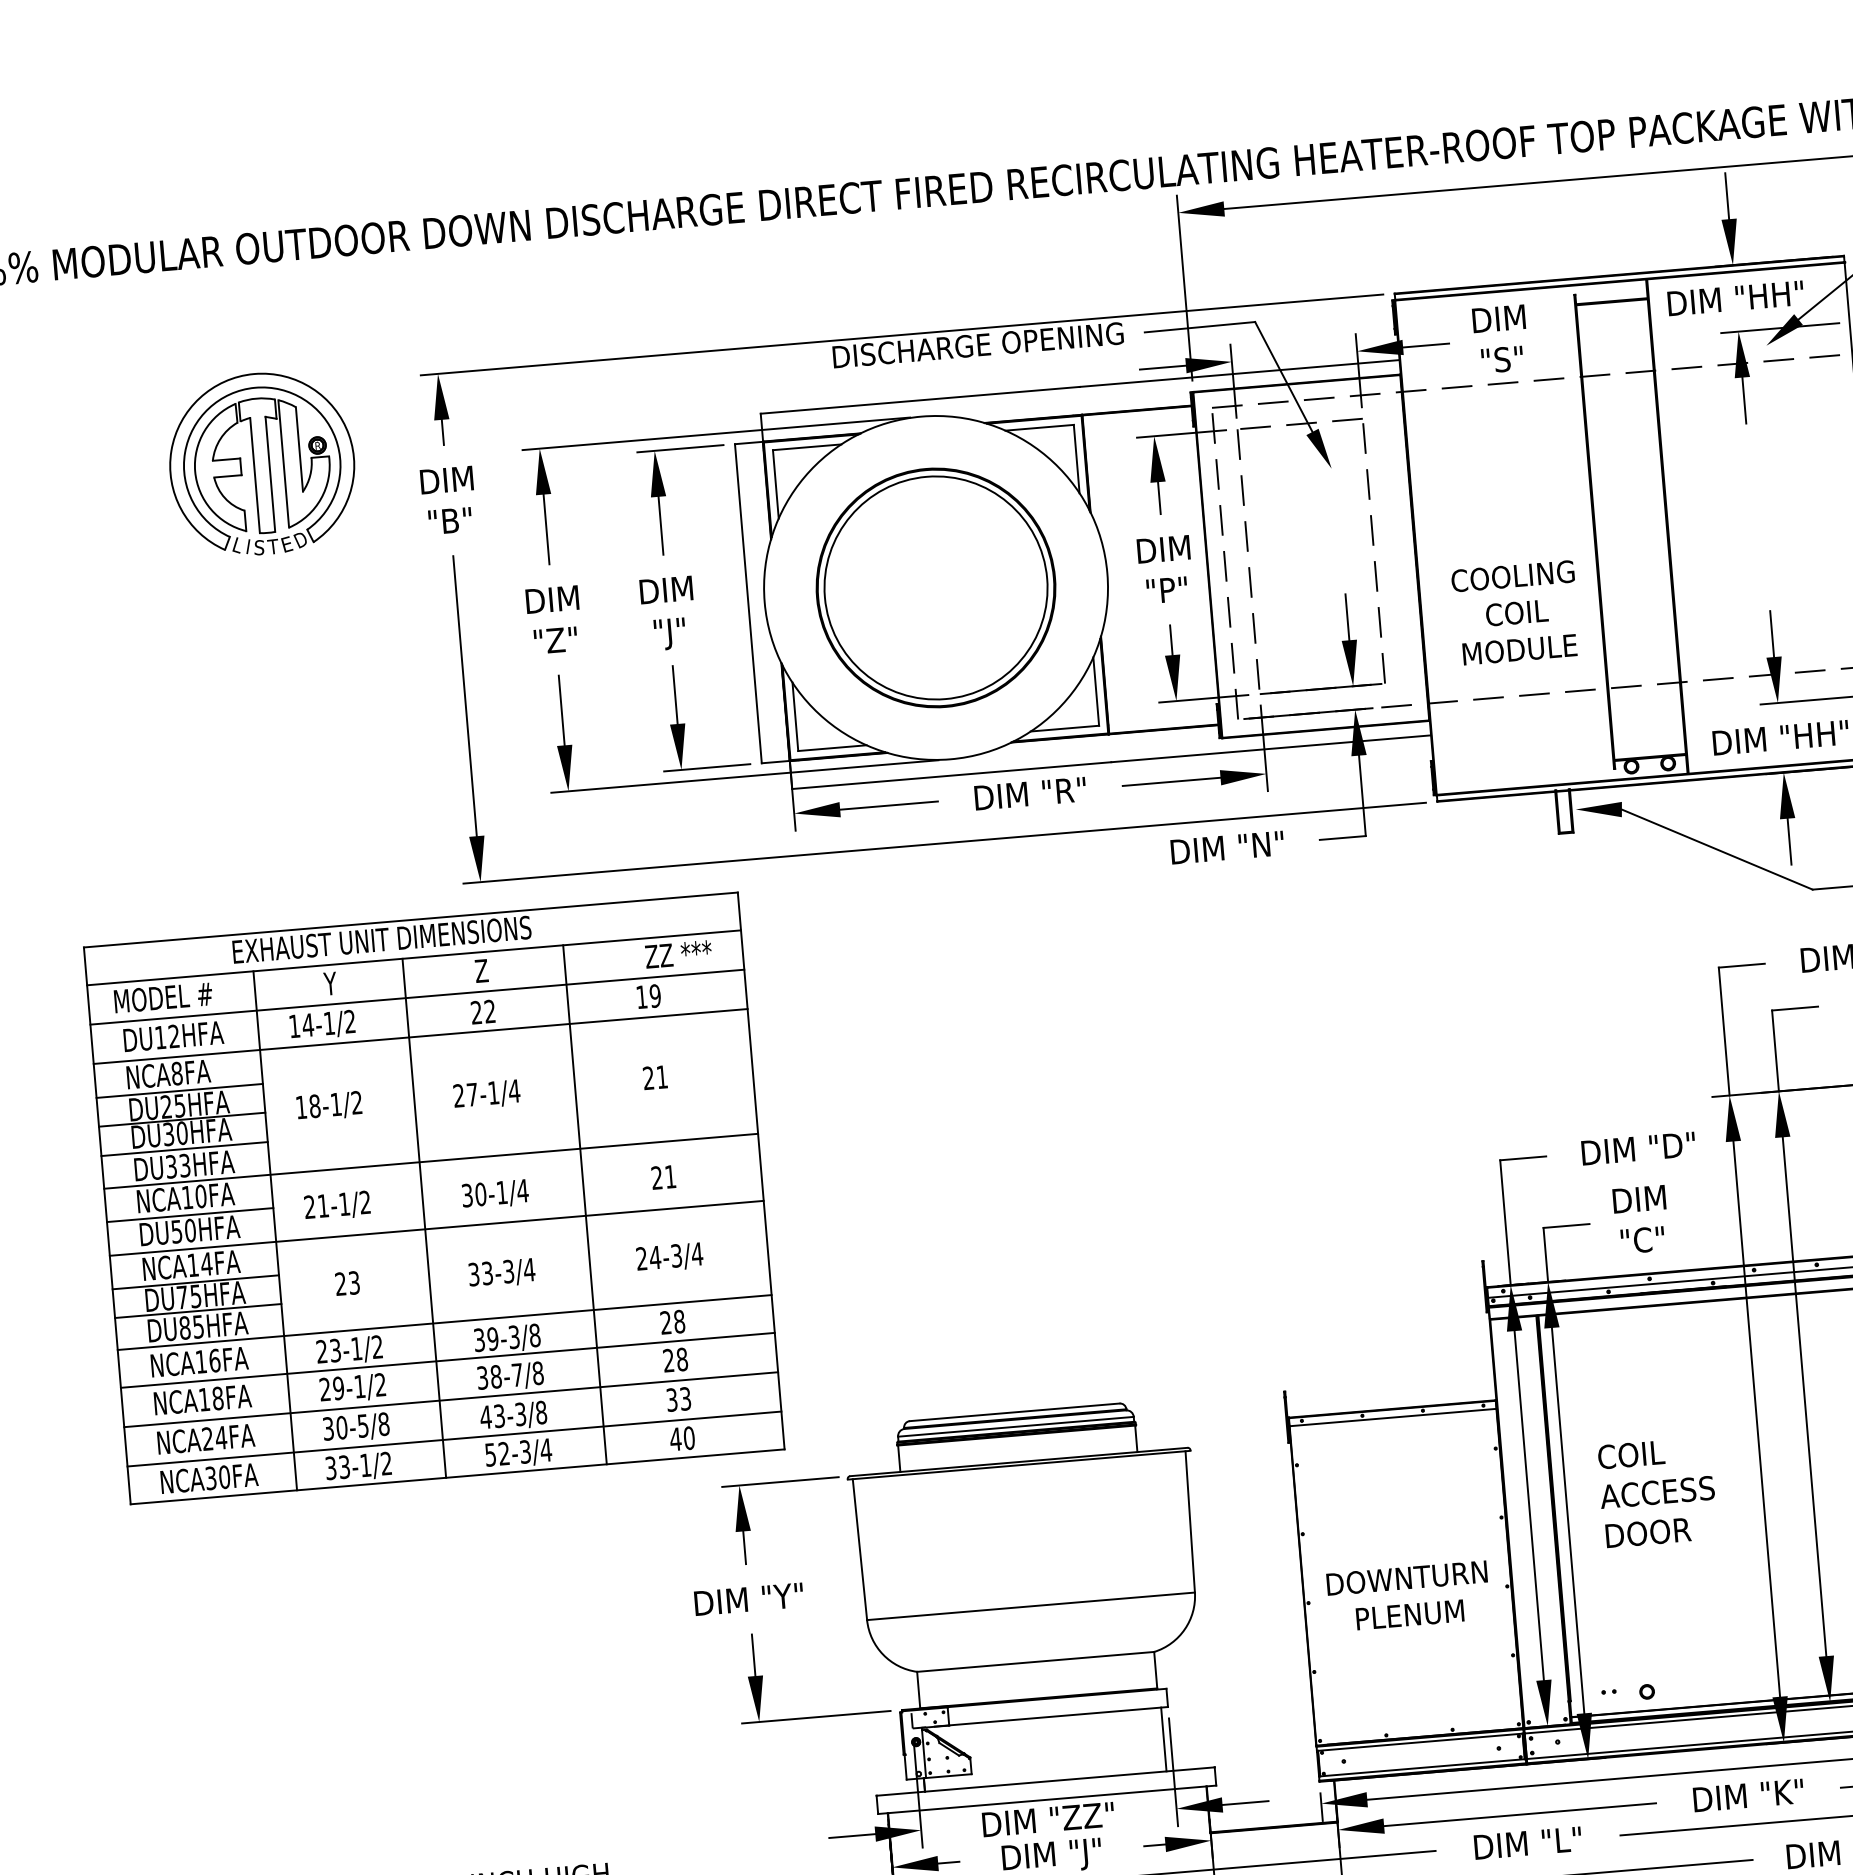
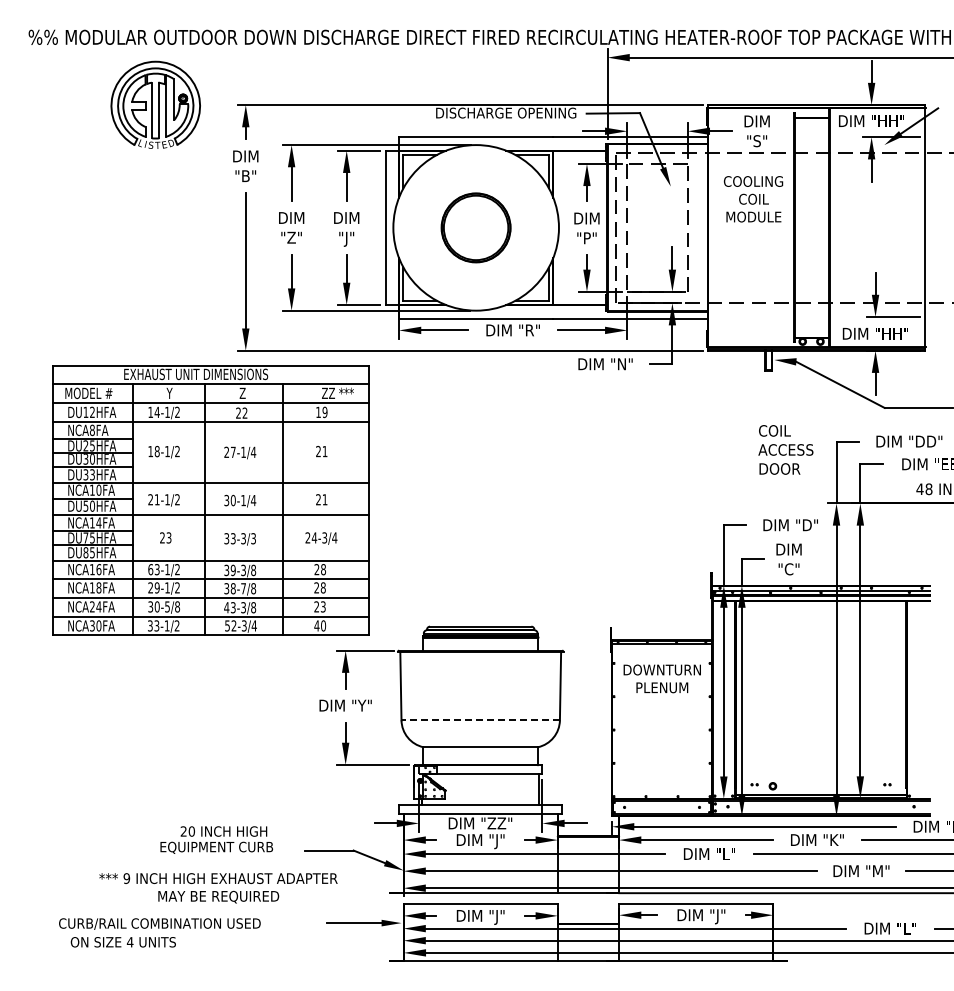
part: (261, 462) -> (155, 104), moved
part: (934, 587) -> (475, 227), size x0.6
text: (1516, 613) -> (753, 199), moved
text: (529, 1269) -> (253, 538), 33-3/4 -> 33-3/3
text: (321, 1351) -> (150, 569), 23-1/2 -> 63-1/2
text: (671, 1401) -> (316, 607), 33 -> 23
text: (1656, 1491) -> (785, 449), moved
text: (1406, 1595) -> (661, 678), moved
line: (1030, 1606) -> (480, 720), solid -> dashed

